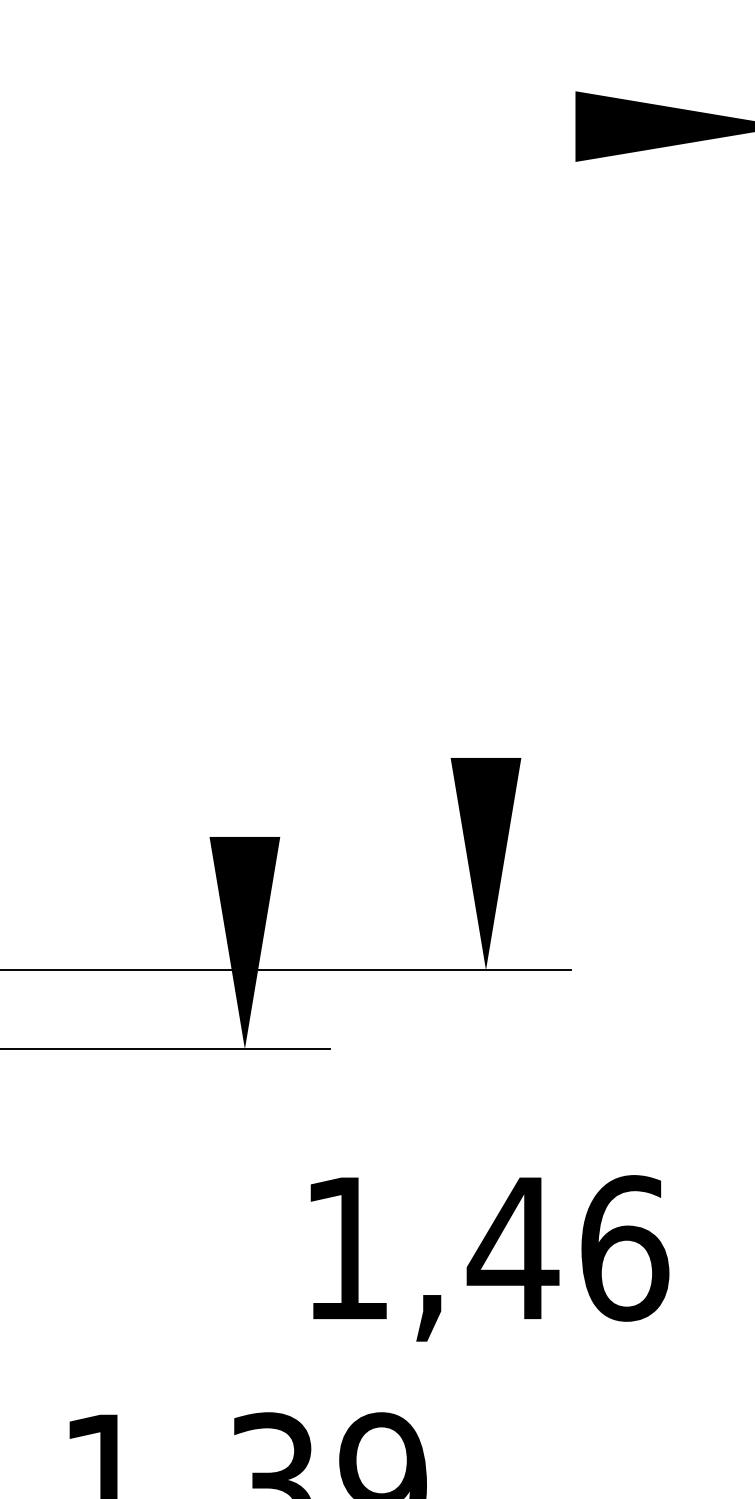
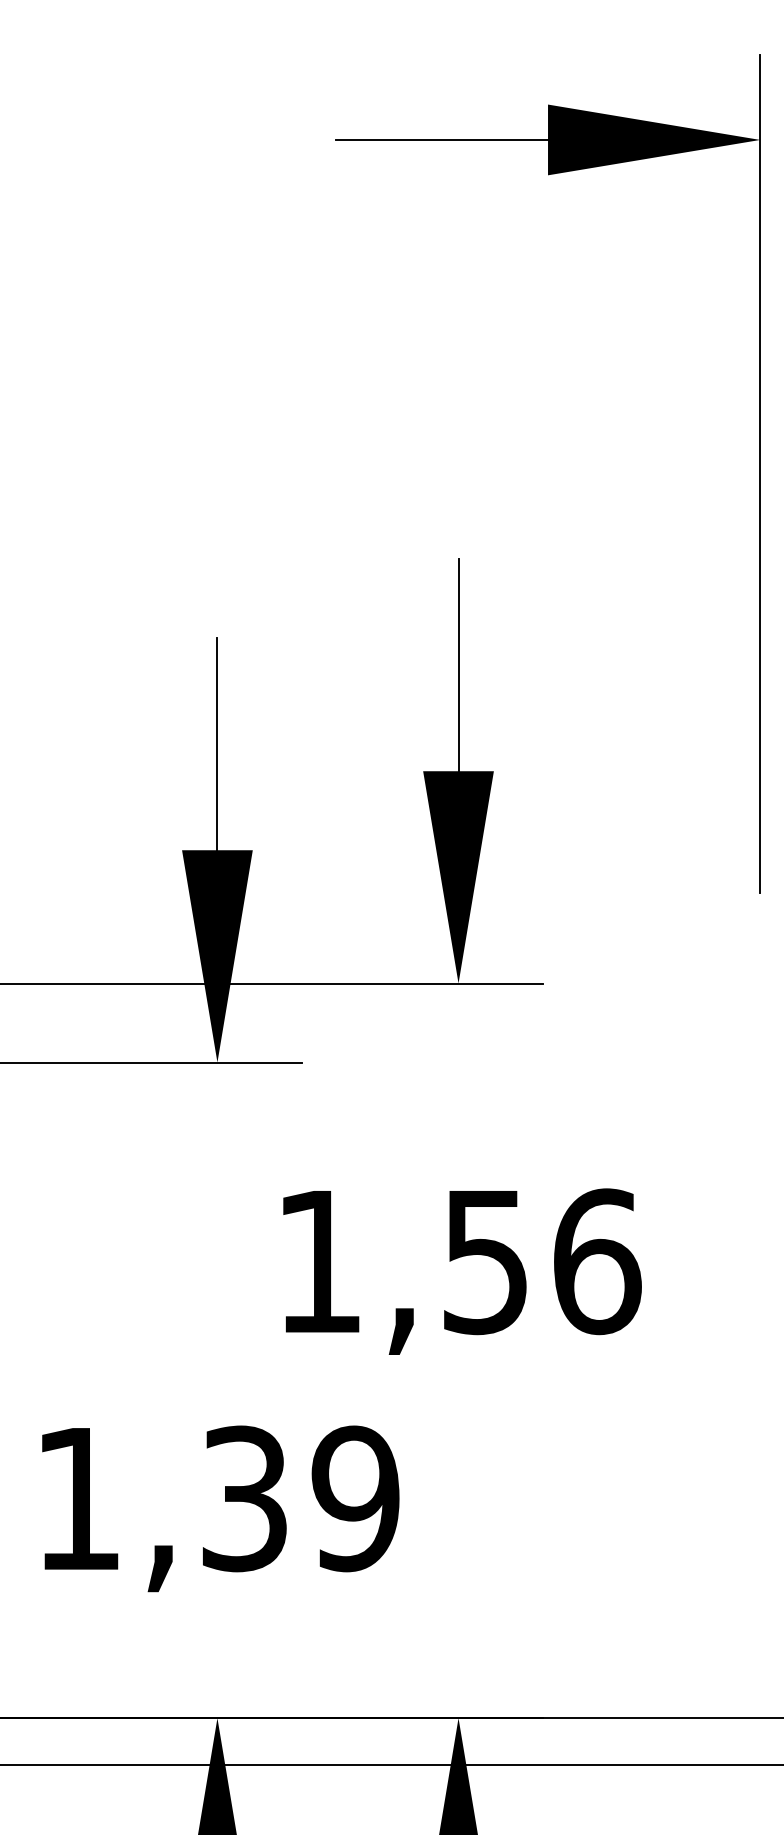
line: (468, 126) -> (441, 139), added
line: (485, 651) -> (458, 664), added
line: (244, 730) -> (217, 743), added
text: (512, 1250) -> (485, 1263), 1,46 -> 1,56

